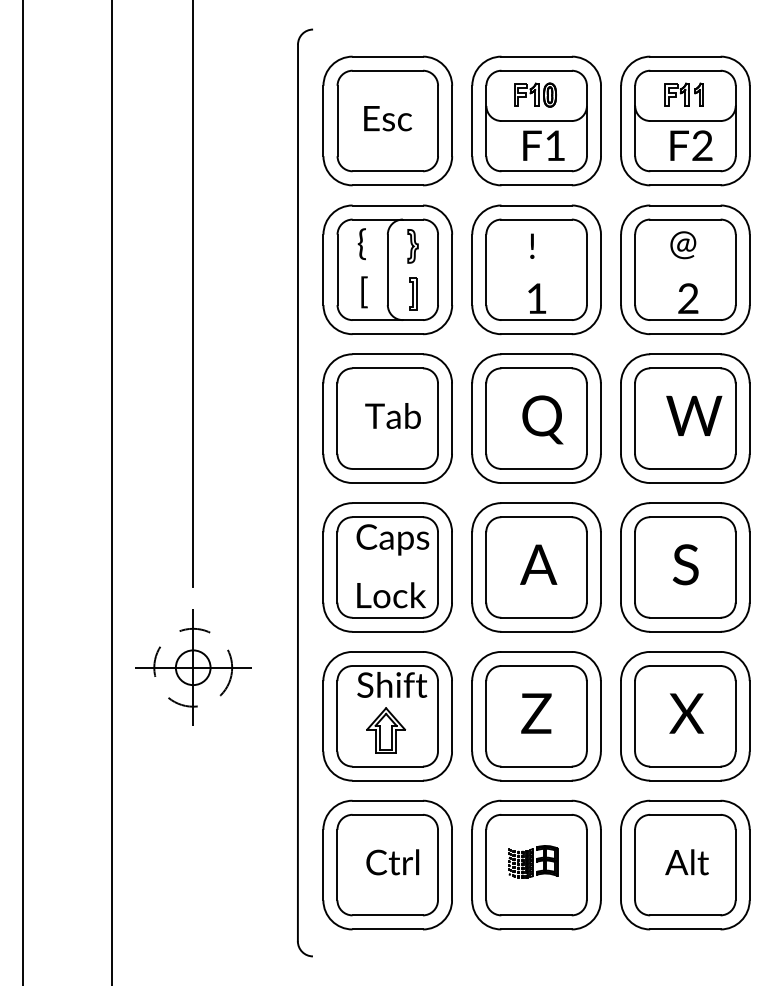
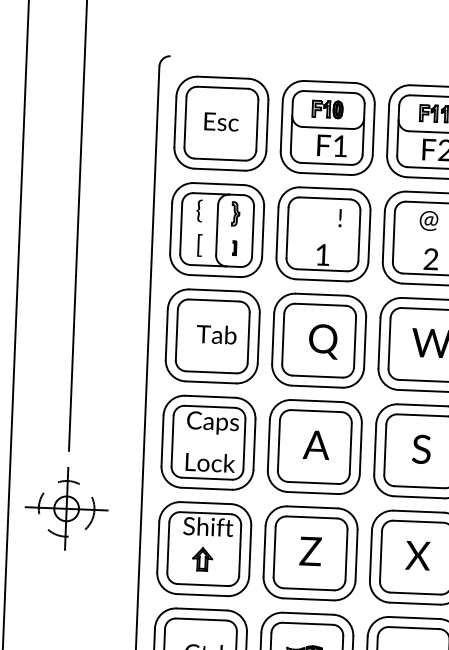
text: (532, 245) -> (340, 217), moved
part: (413, 293) -> (234, 247), size x0.6
part: (385, 730) -> (202, 559), size x0.7

